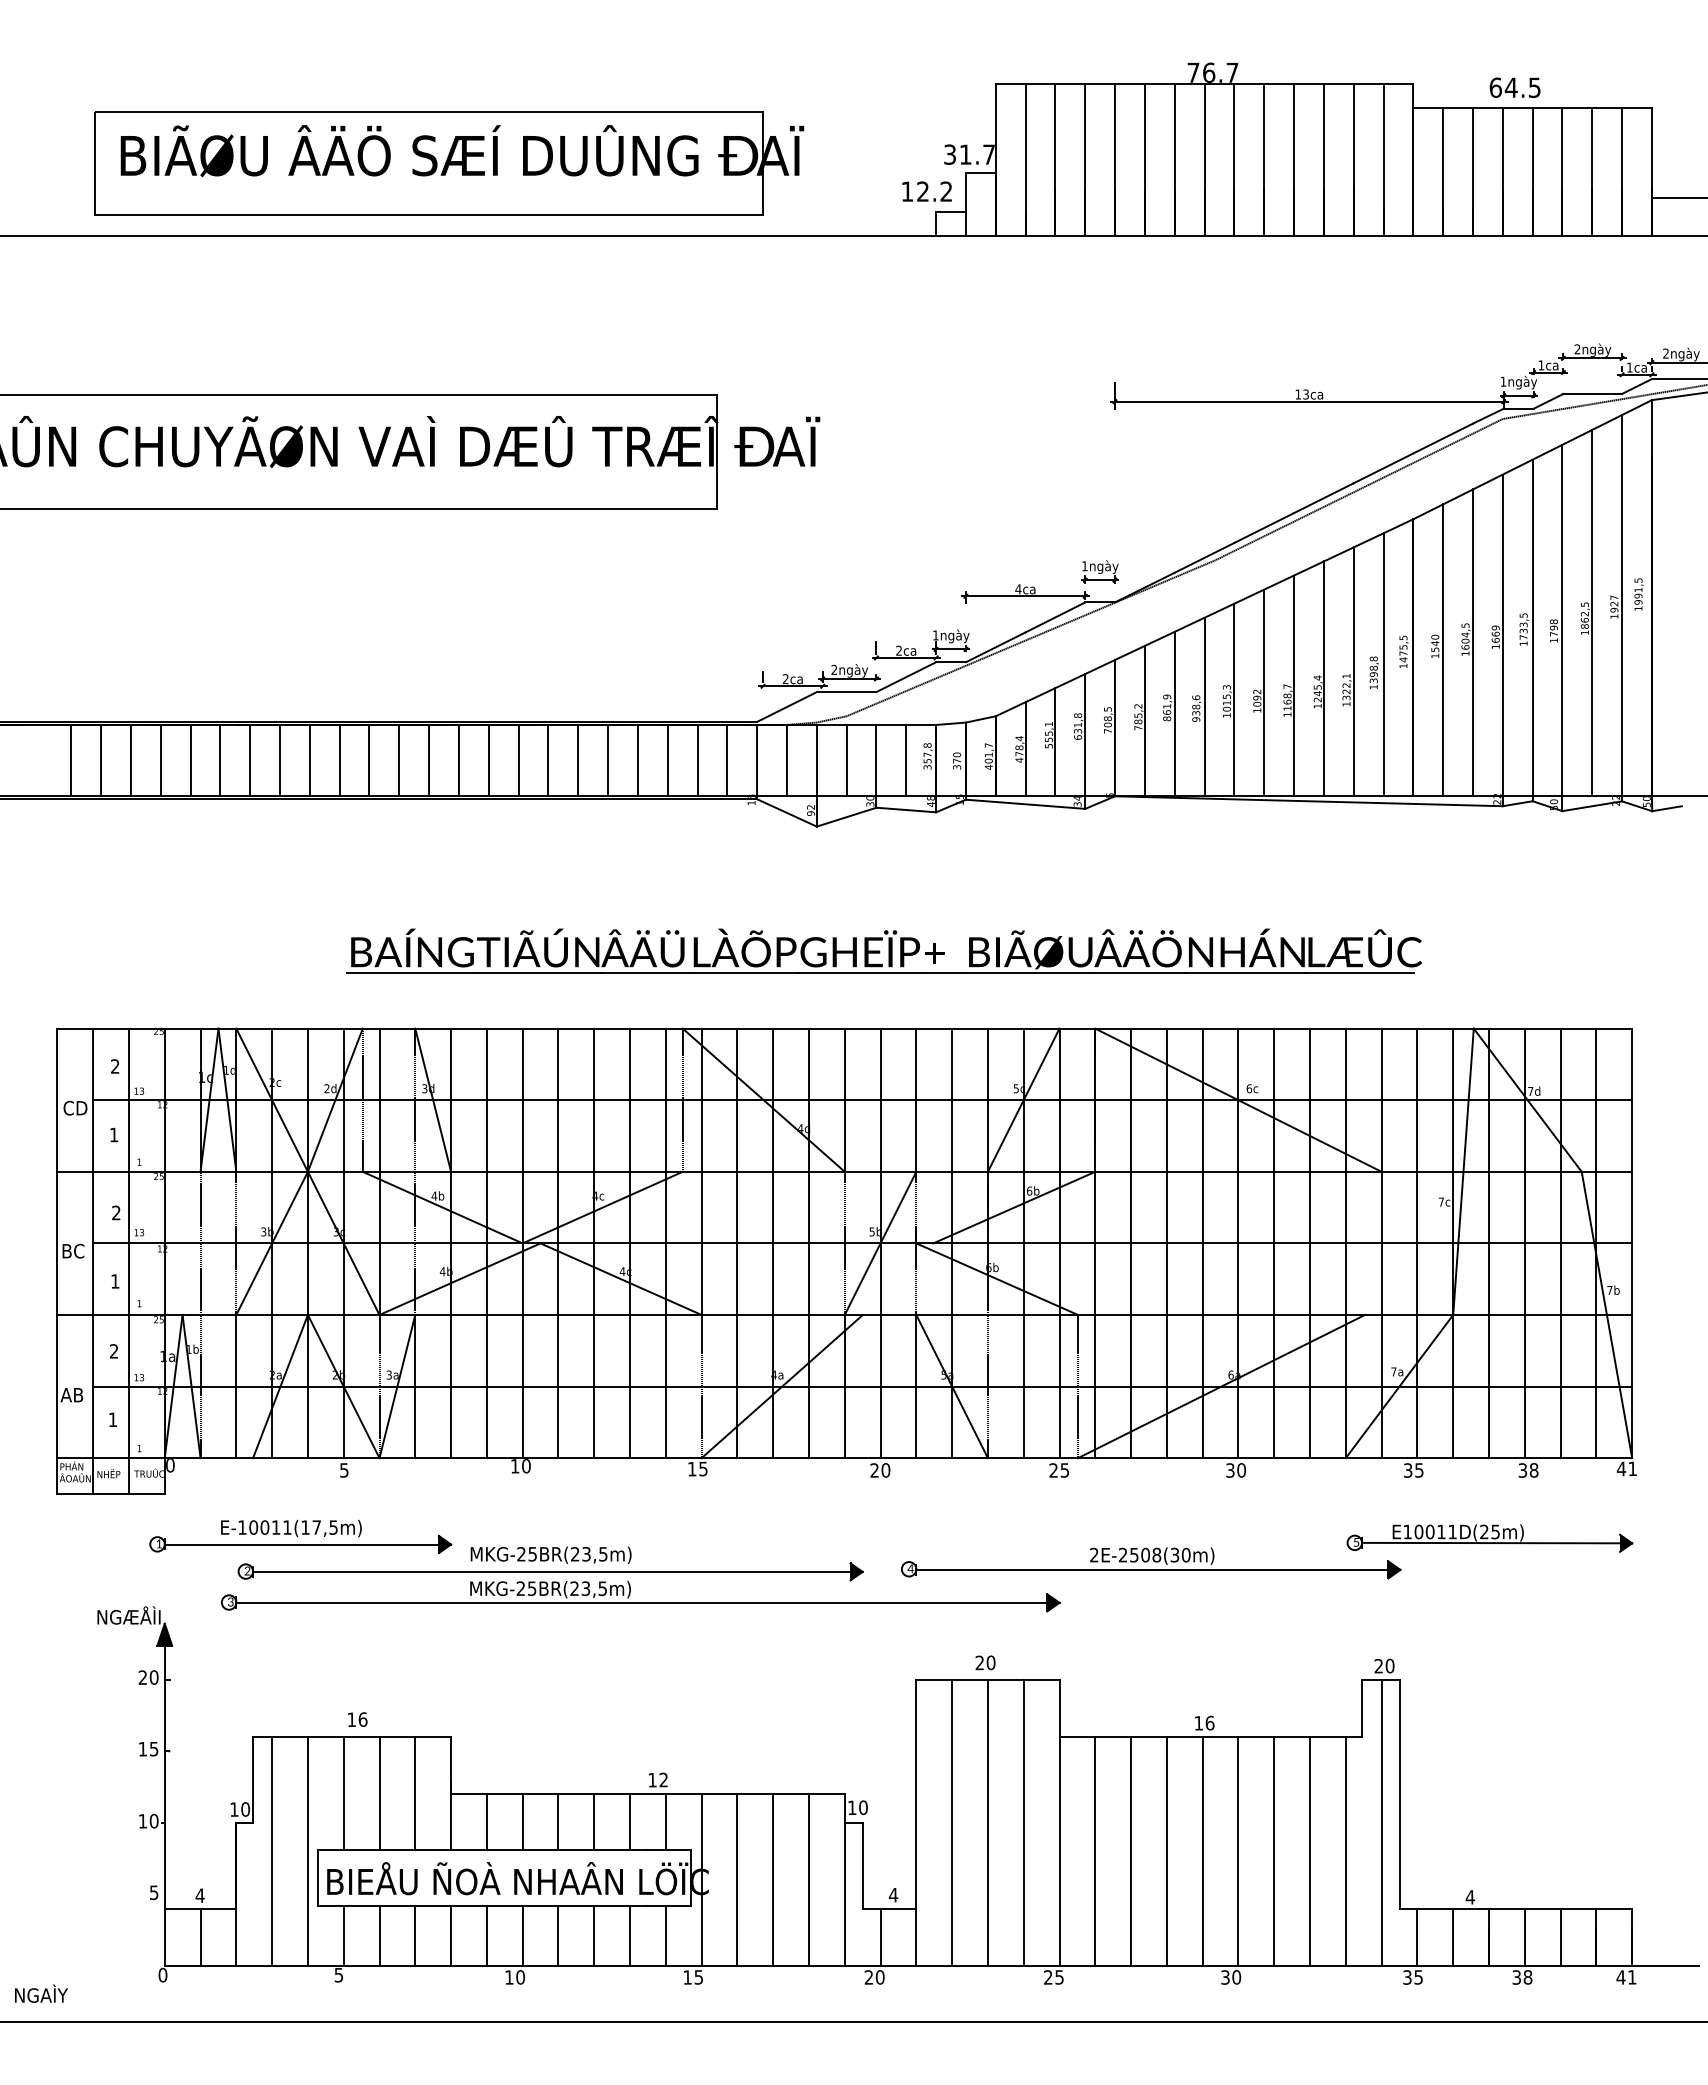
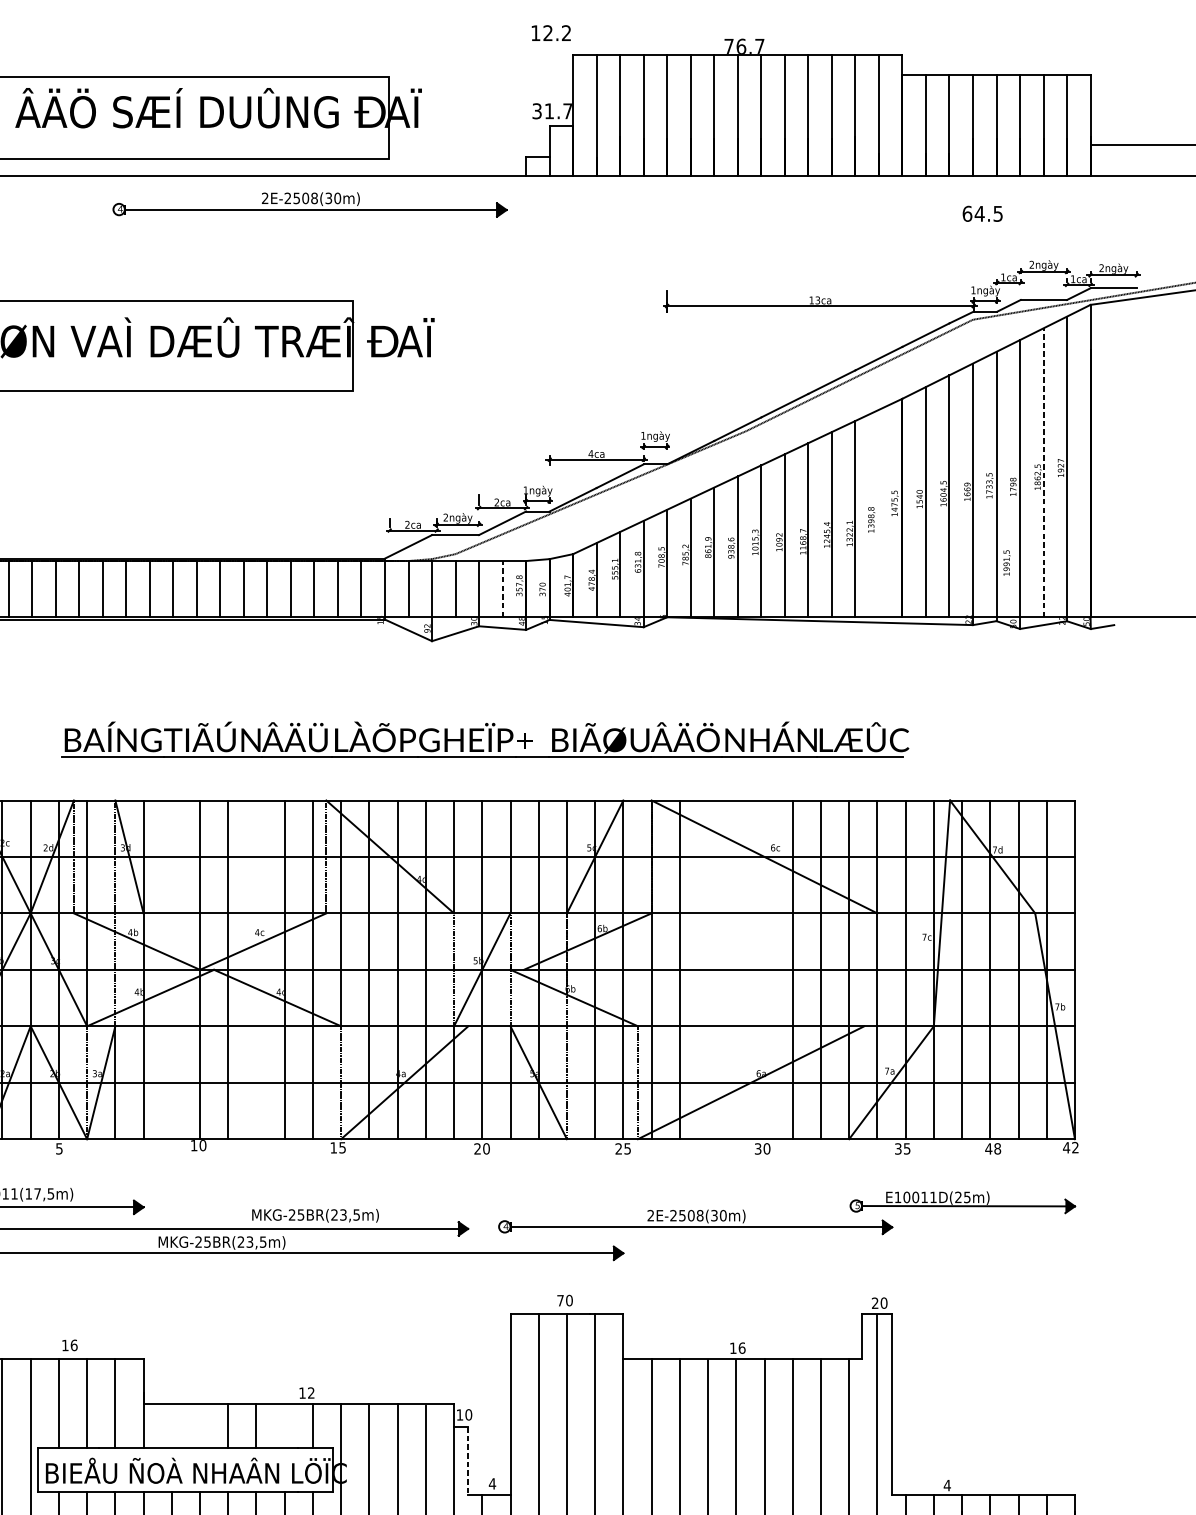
text: (1514, 87) -> (982, 213), moved
text: (926, 191) -> (550, 33), moved
part: (662, 273) -> (310, 204), added
text: (1638, 594) -> (1006, 563), moved
line: (1592, 612) -> (1043, 472), solid -> dashed
line: (1383, 664) -> (878, 513), removed
line: (906, 760) -> (502, 589), solid -> dashed
line: (486, 1243) -> (171, 969), removed
line: (594, 1243) -> (256, 969), removed
line: (1166, 1243) -> (707, 969), removed
line: (1202, 1243) -> (736, 969), removed
line: (1238, 1243) -> (764, 969), removed
text: (1632, 1468) -> (1075, 1147), 41 -> 42
text: (1522, 1470) -> (988, 1148), 38 -> 48
text: (550, 1554) -> (315, 1215), moved
text: (979, 1662) -> (560, 1300), 20 -> 70
line: (486, 1821) -> (171, 1425), removed
line: (522, 1821) -> (199, 1425), removed
line: (630, 1821) -> (285, 1425), removed
line: (862, 1866) -> (468, 1461), solid -> dashed

